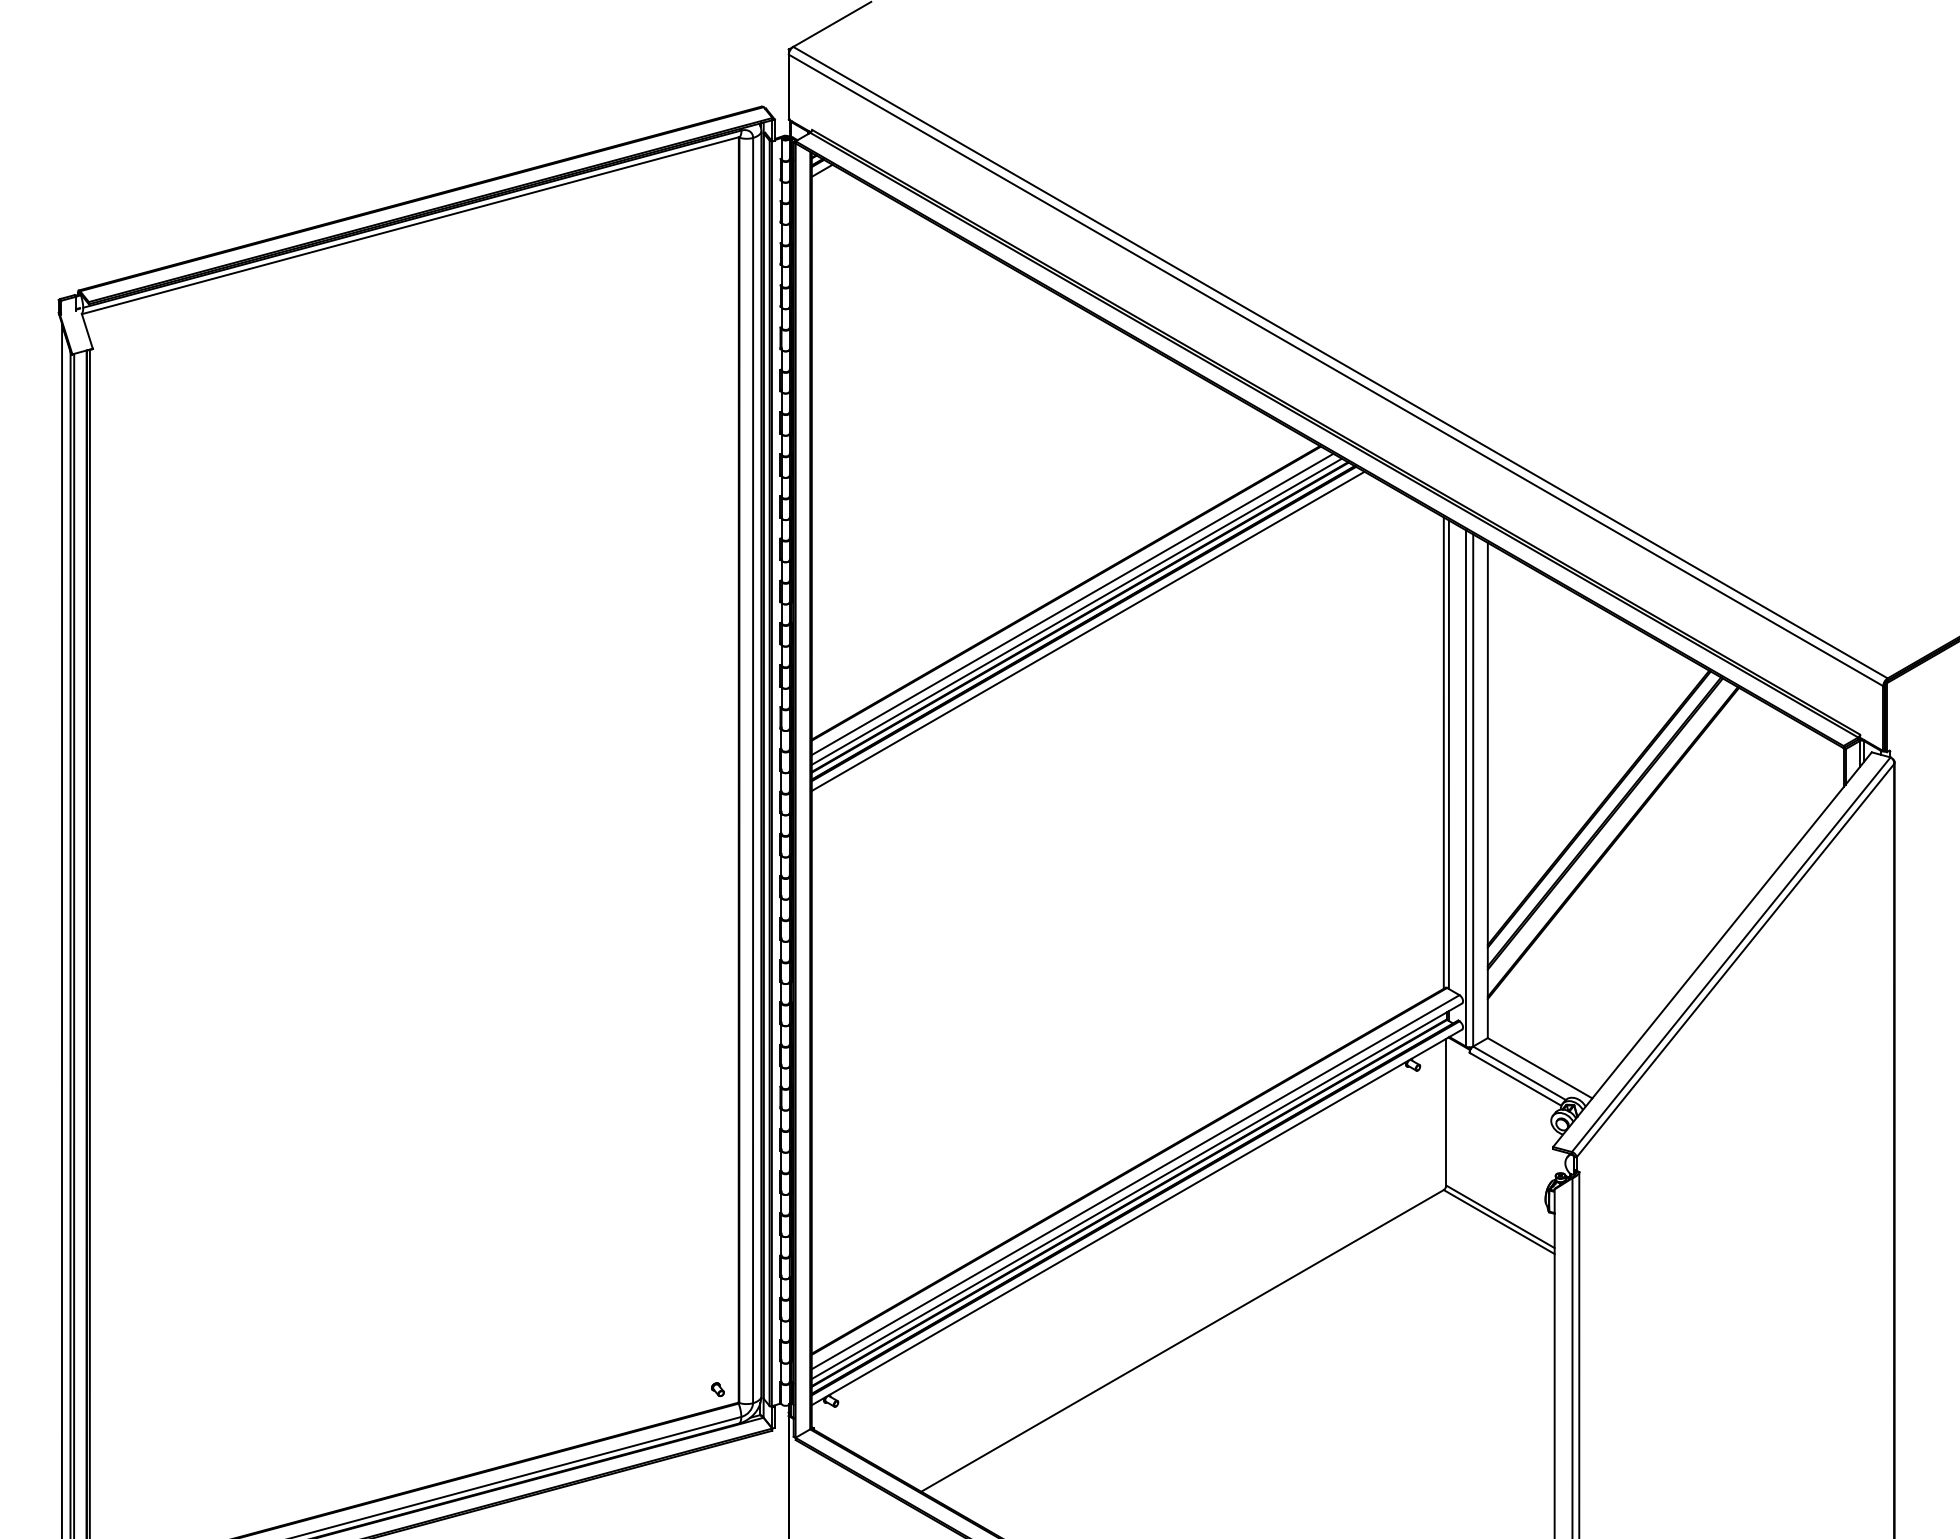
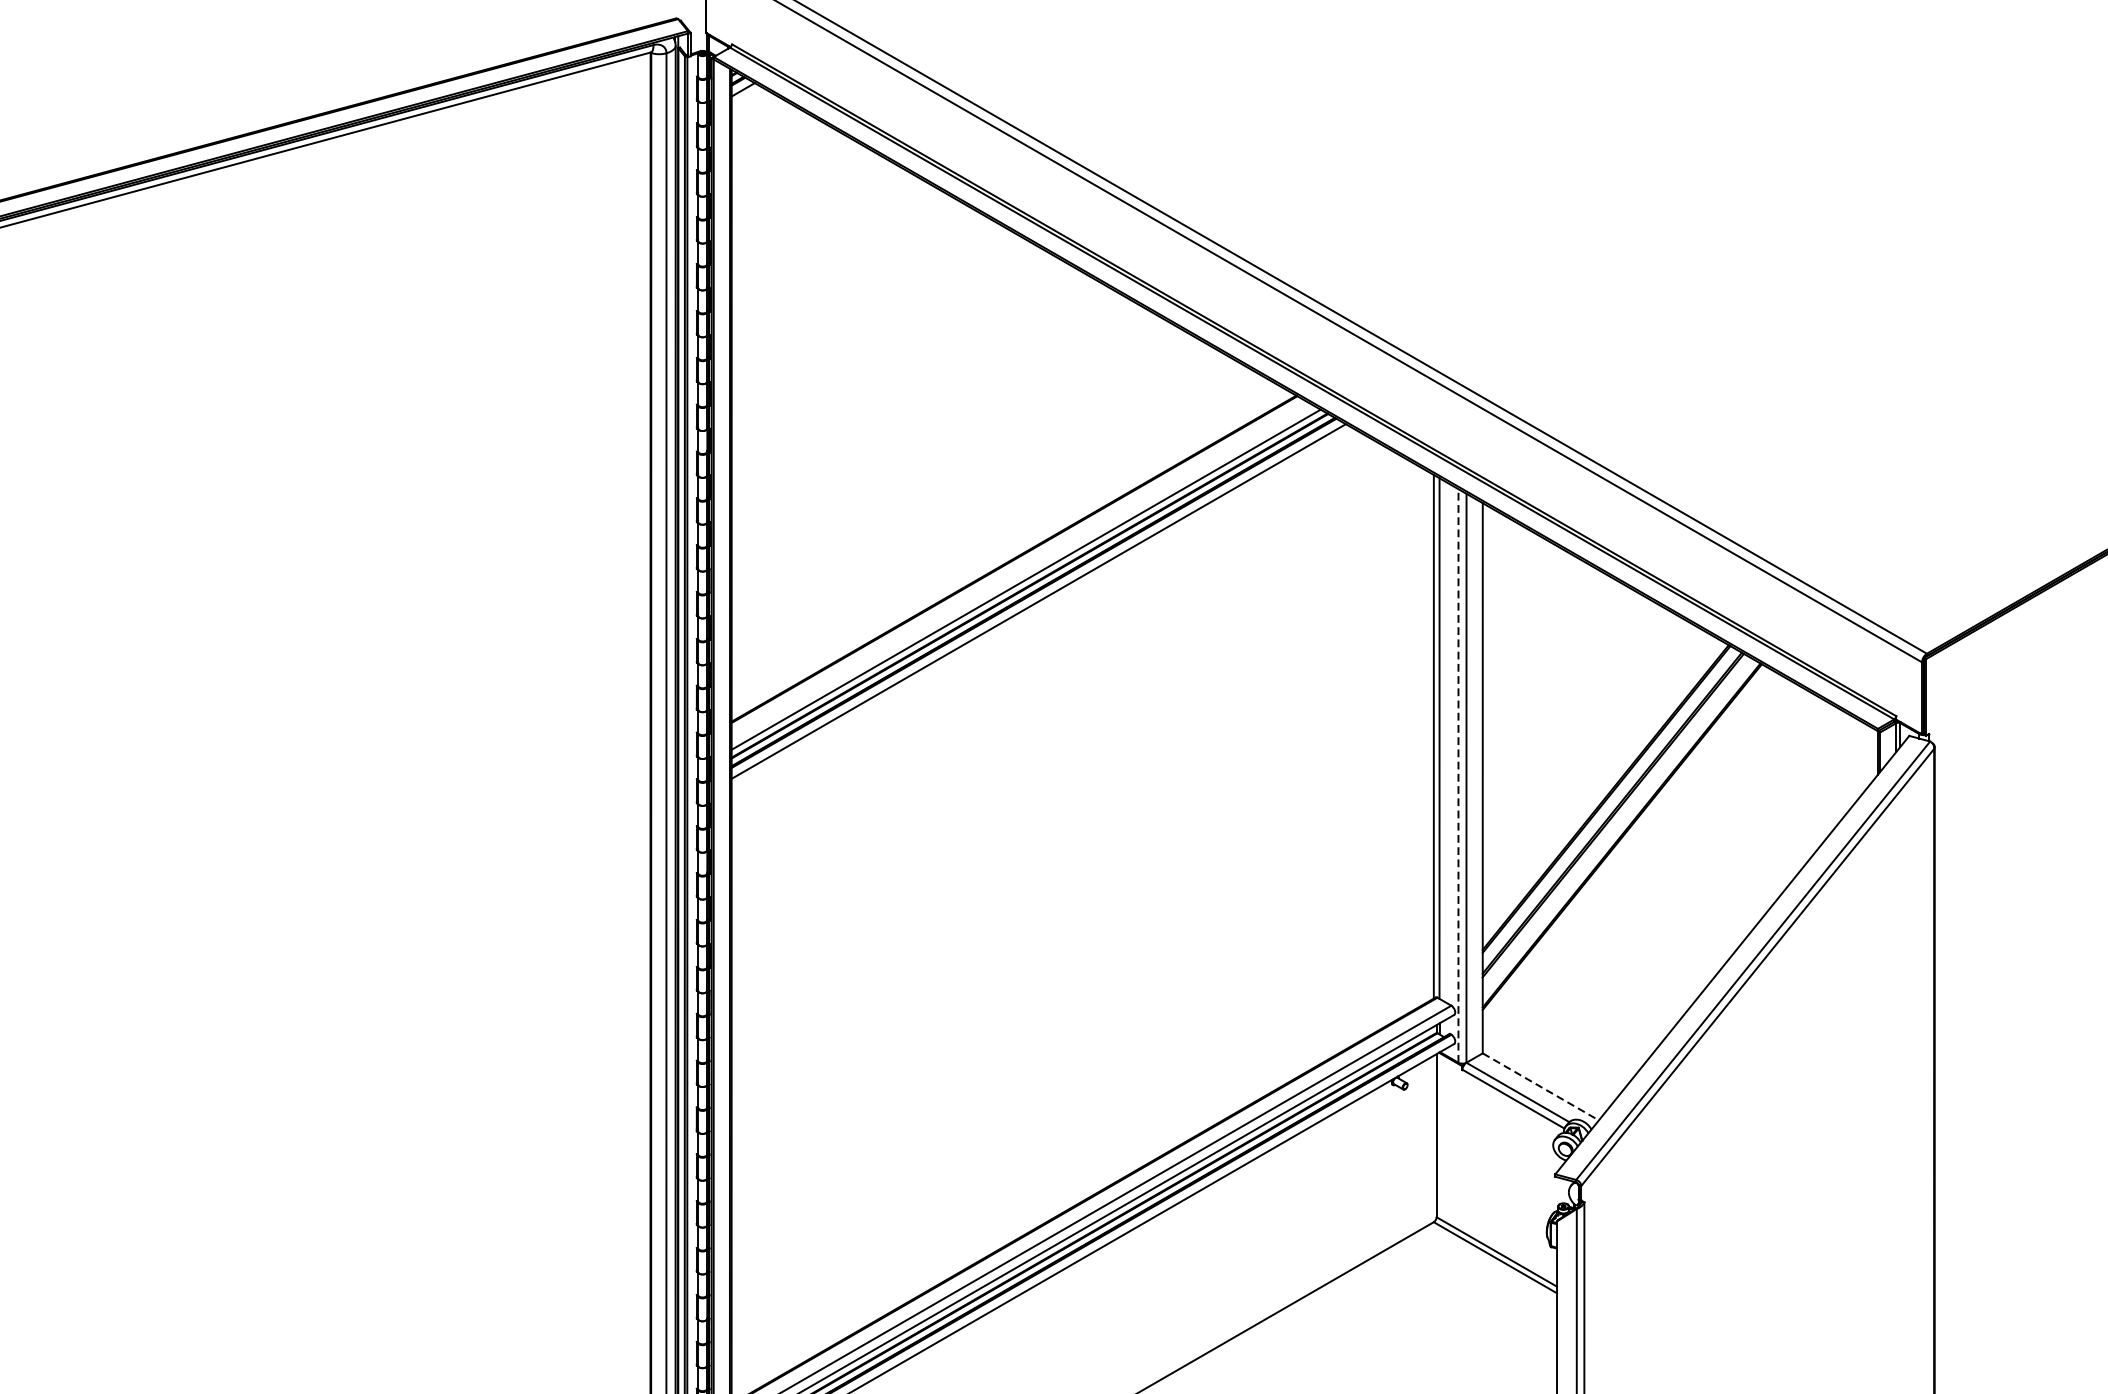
line: (1072, 604) -> (1021, 571), removed
line: (1465, 787) -> (1457, 774), solid -> dashed
line: (1540, 1068) -> (1541, 1087), solid -> dashed

